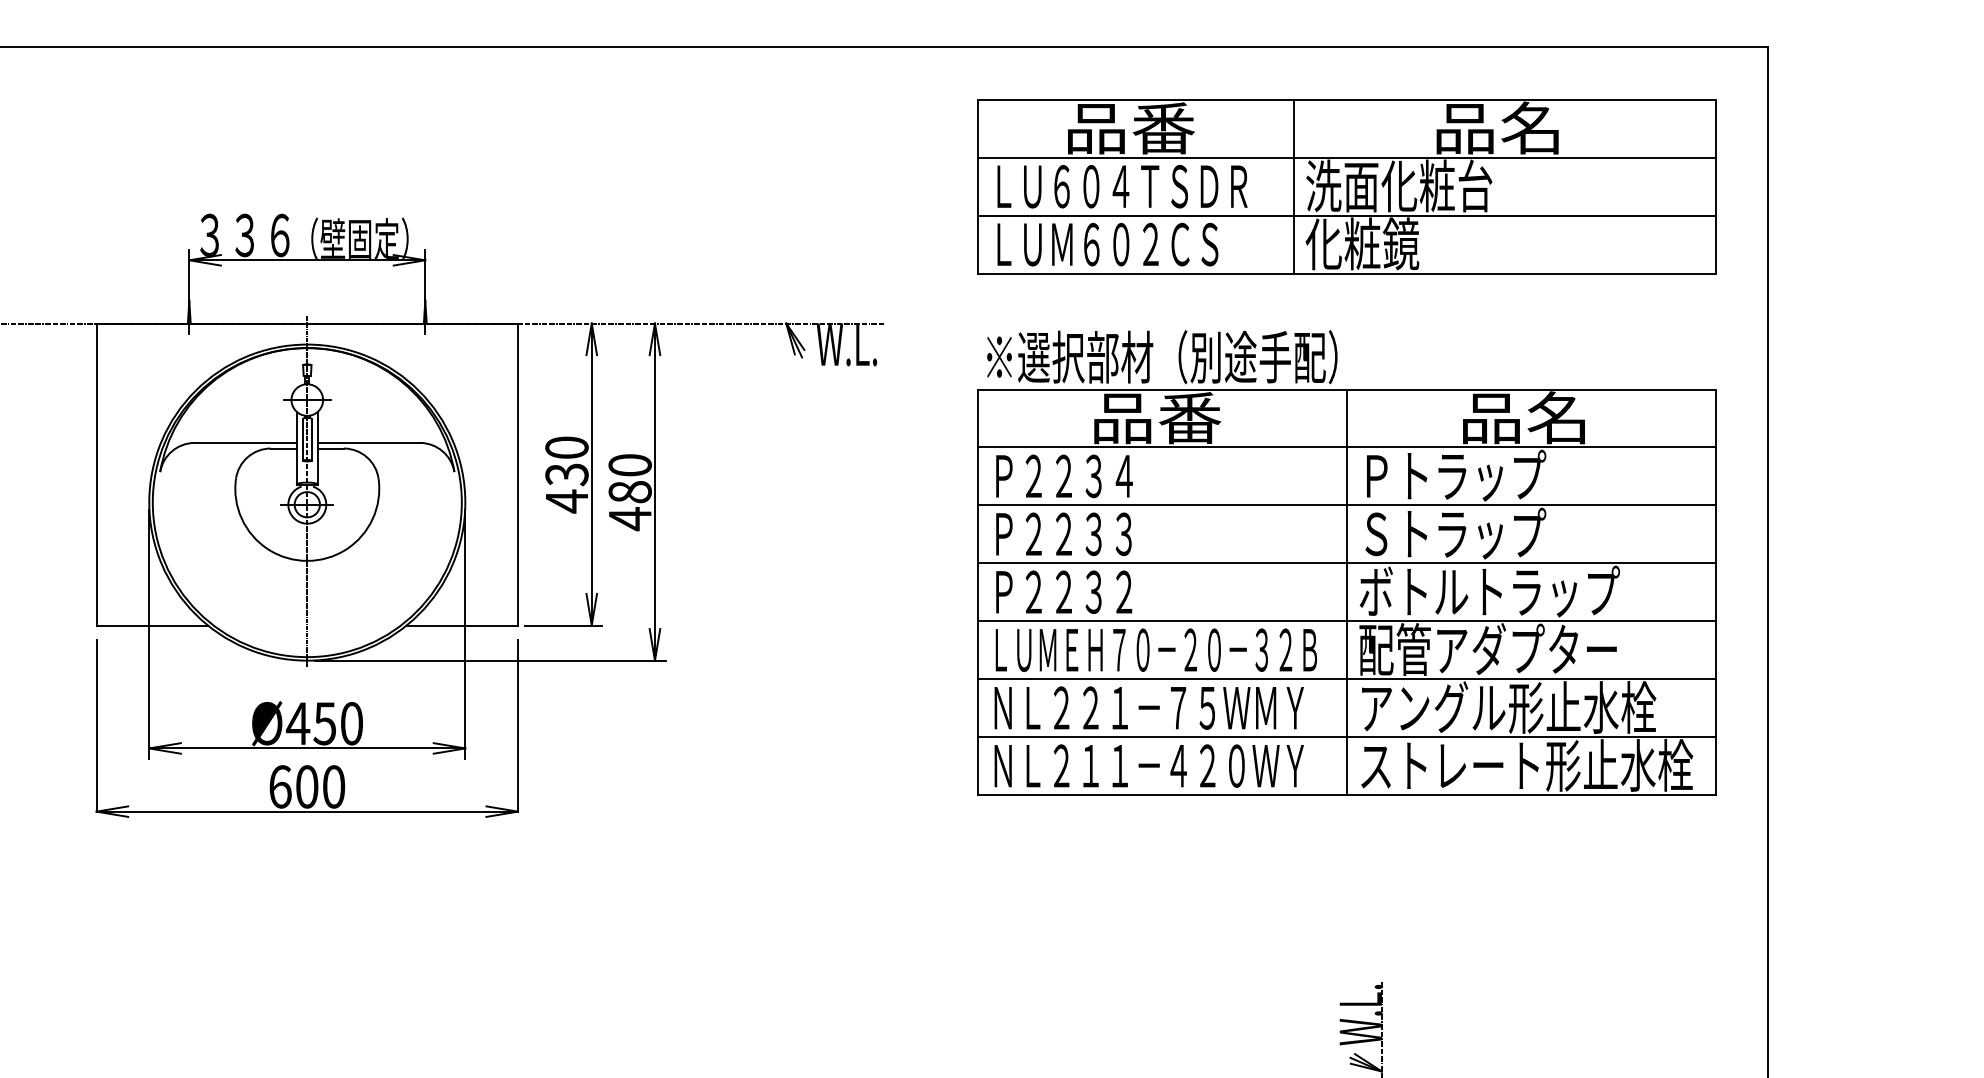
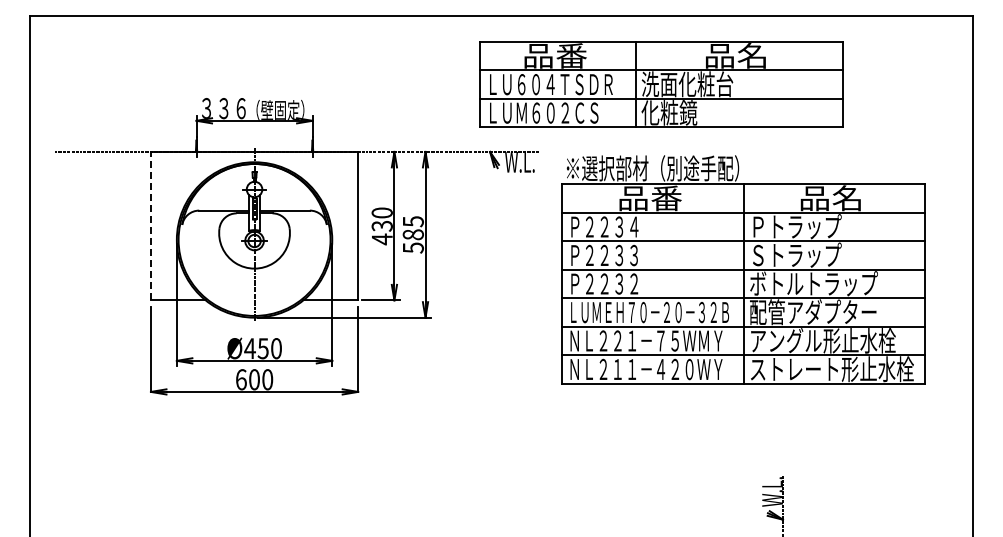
part: (1346, 186) -> (661, 84), moved
line: (95, 473) -> (150, 225), solid -> dashed
text: (628, 491) -> (412, 234), 480 -> 585
part: (1346, 562) -> (743, 269), moved

